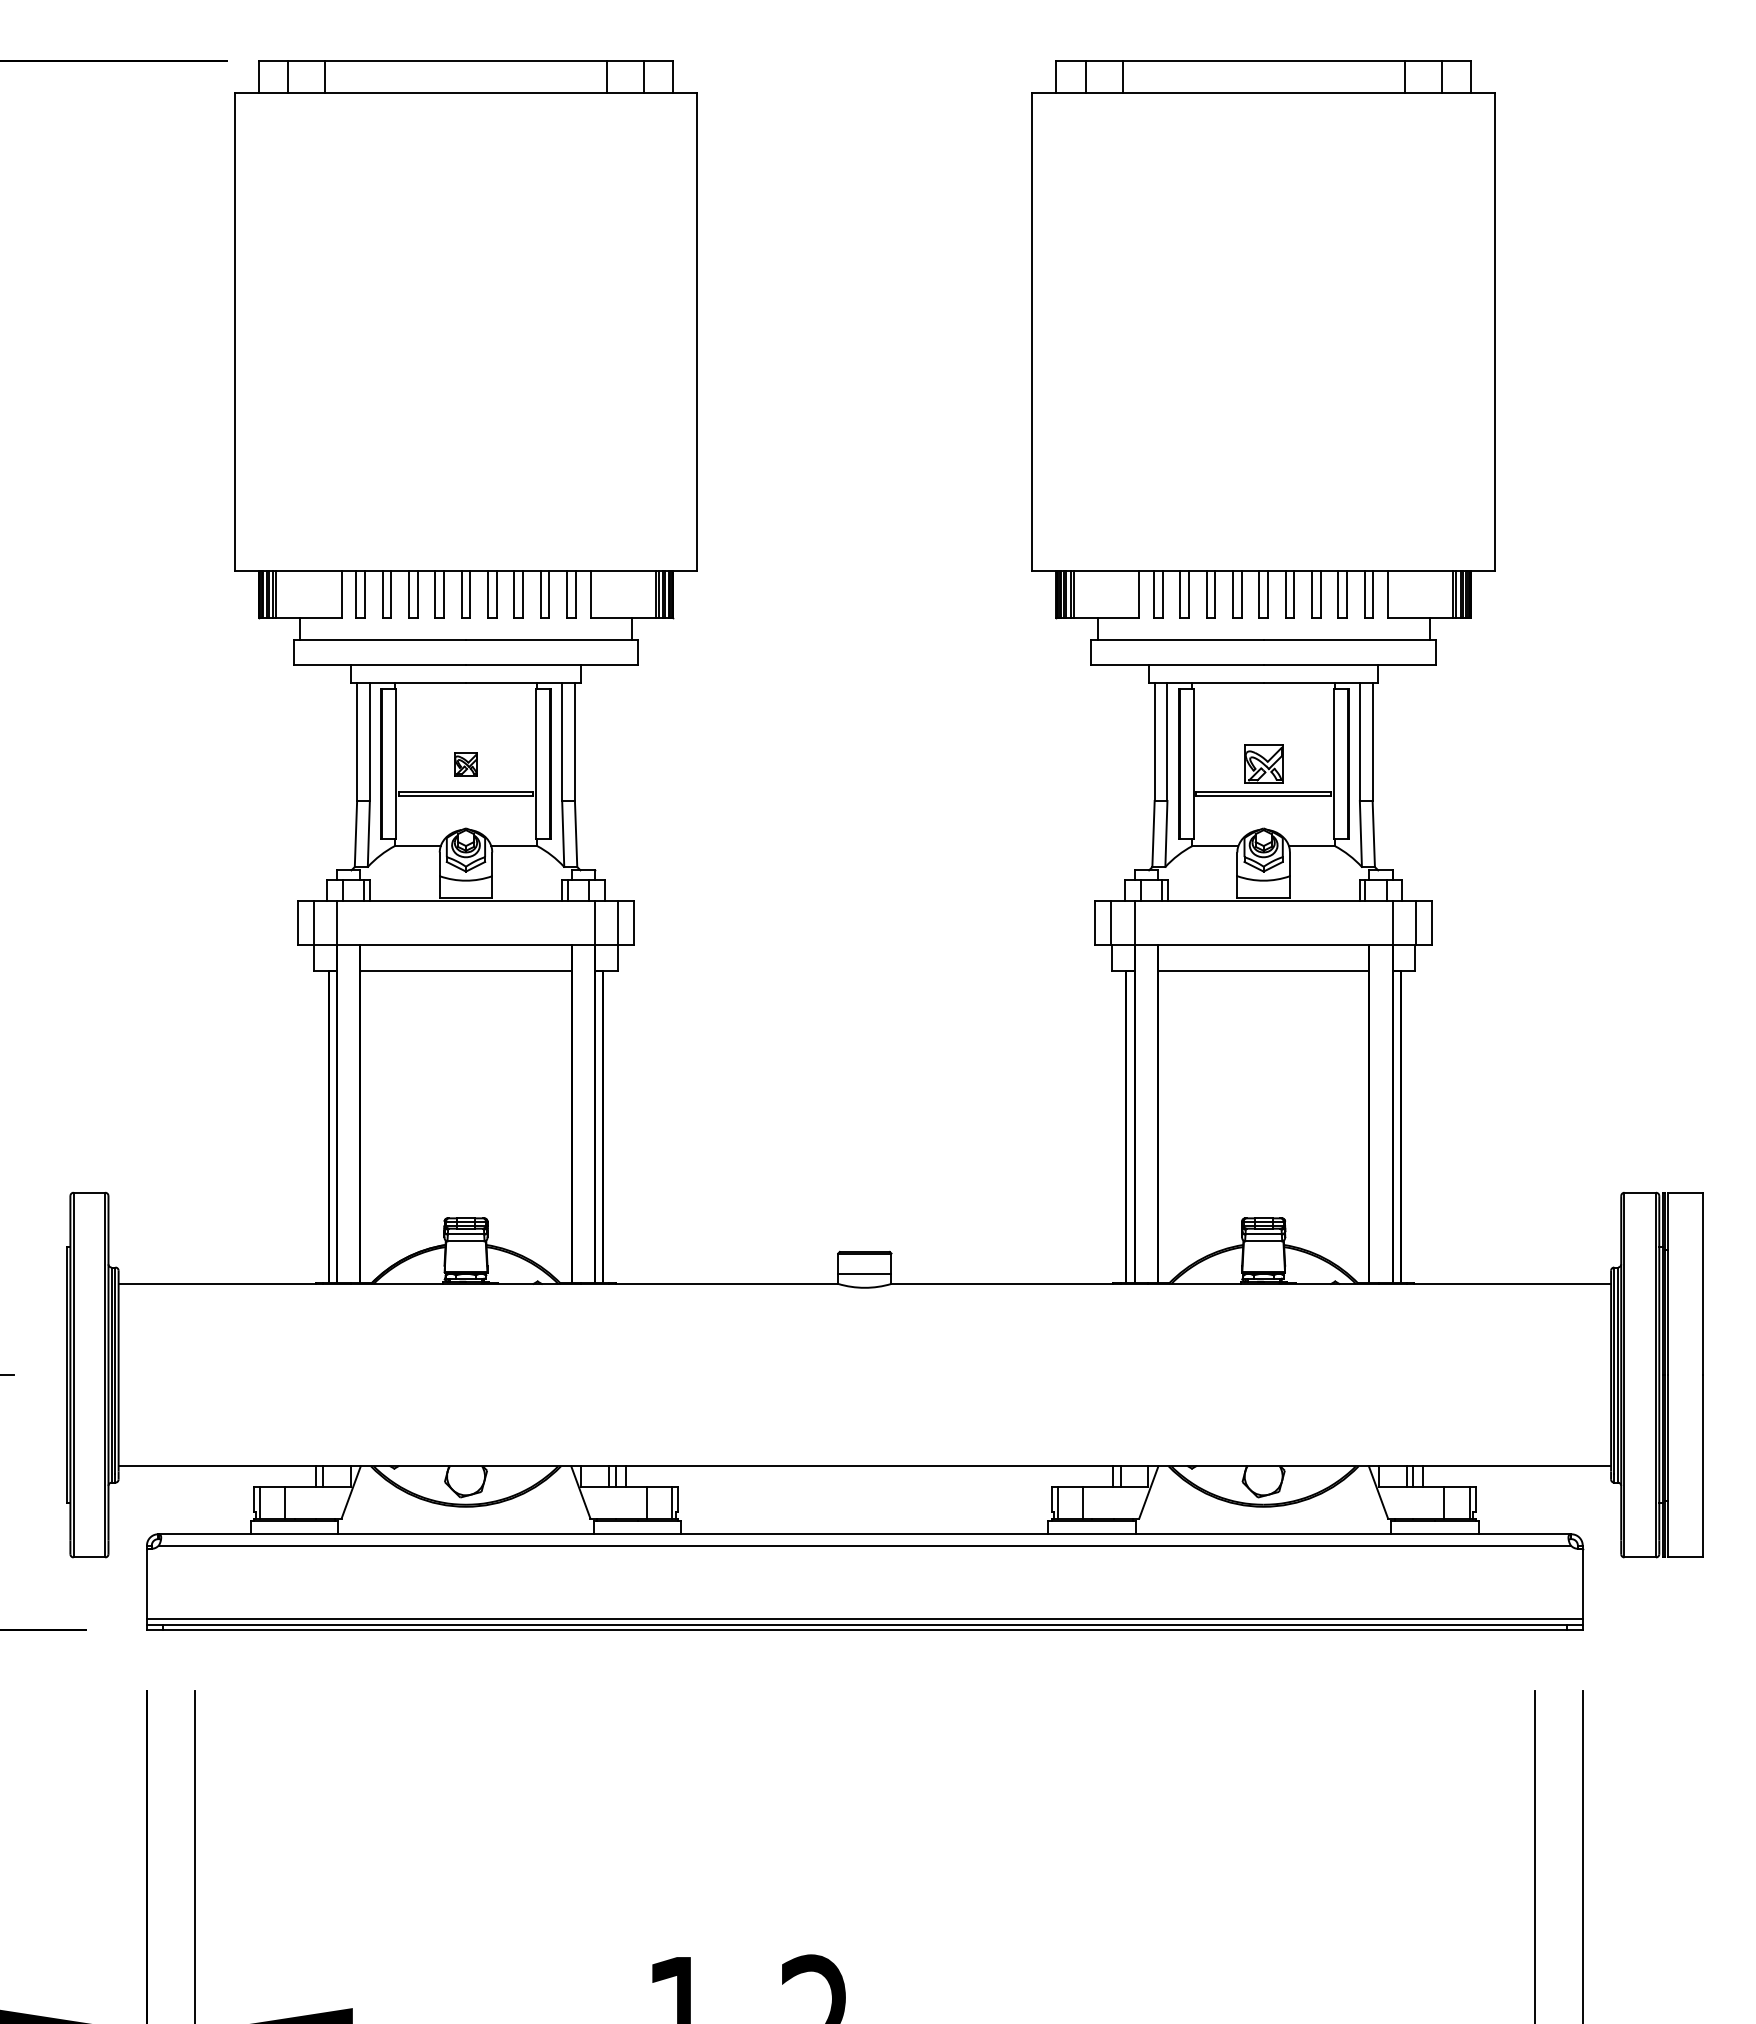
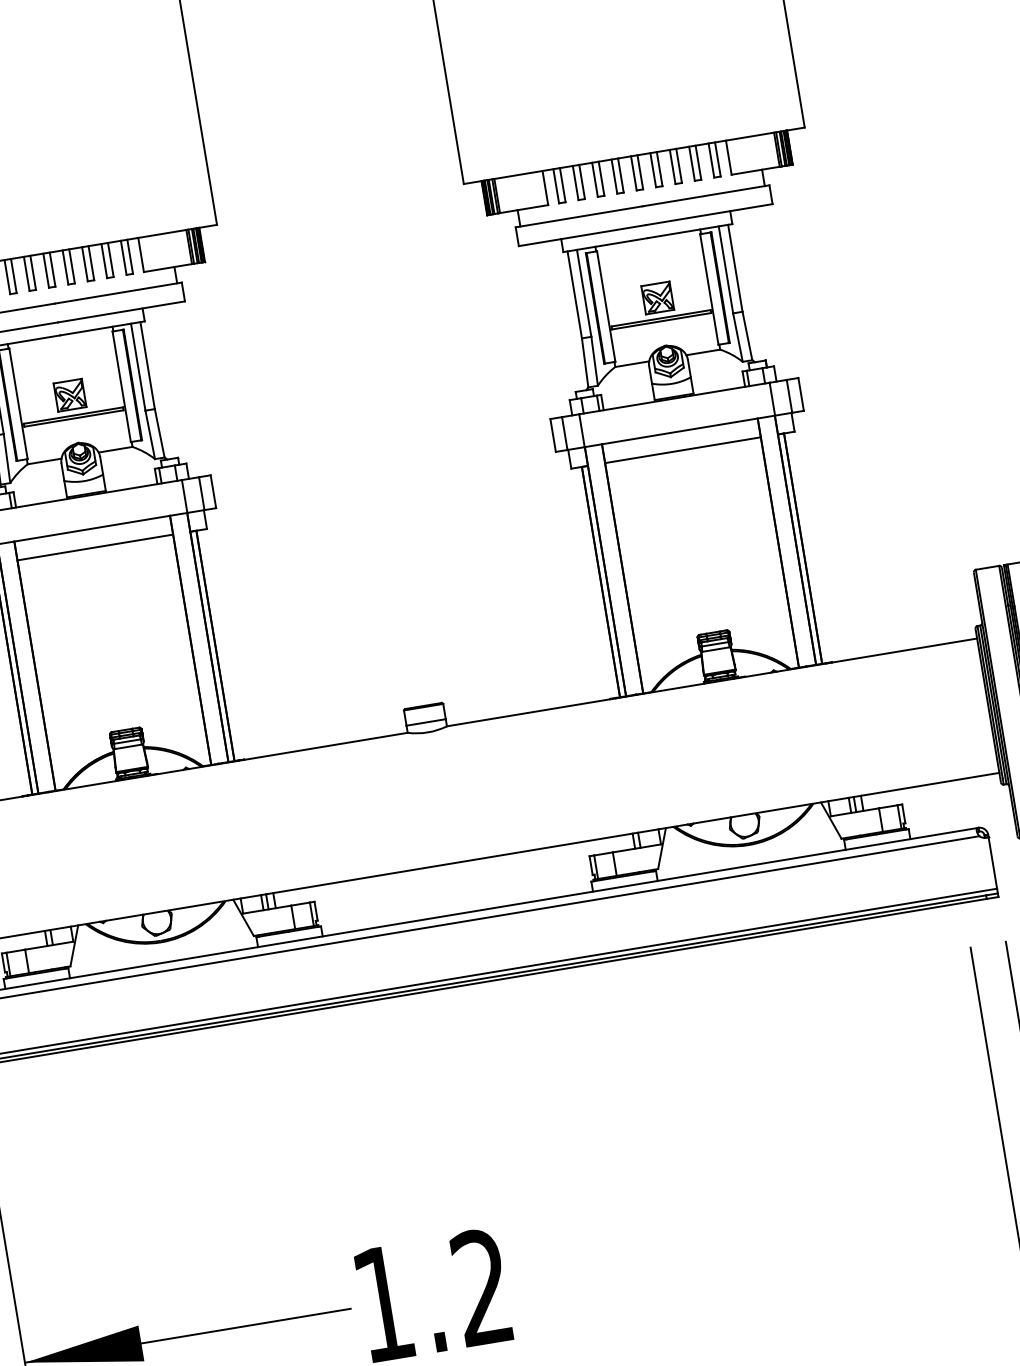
part: (465, 763) -> (69, 394), size x1.67

